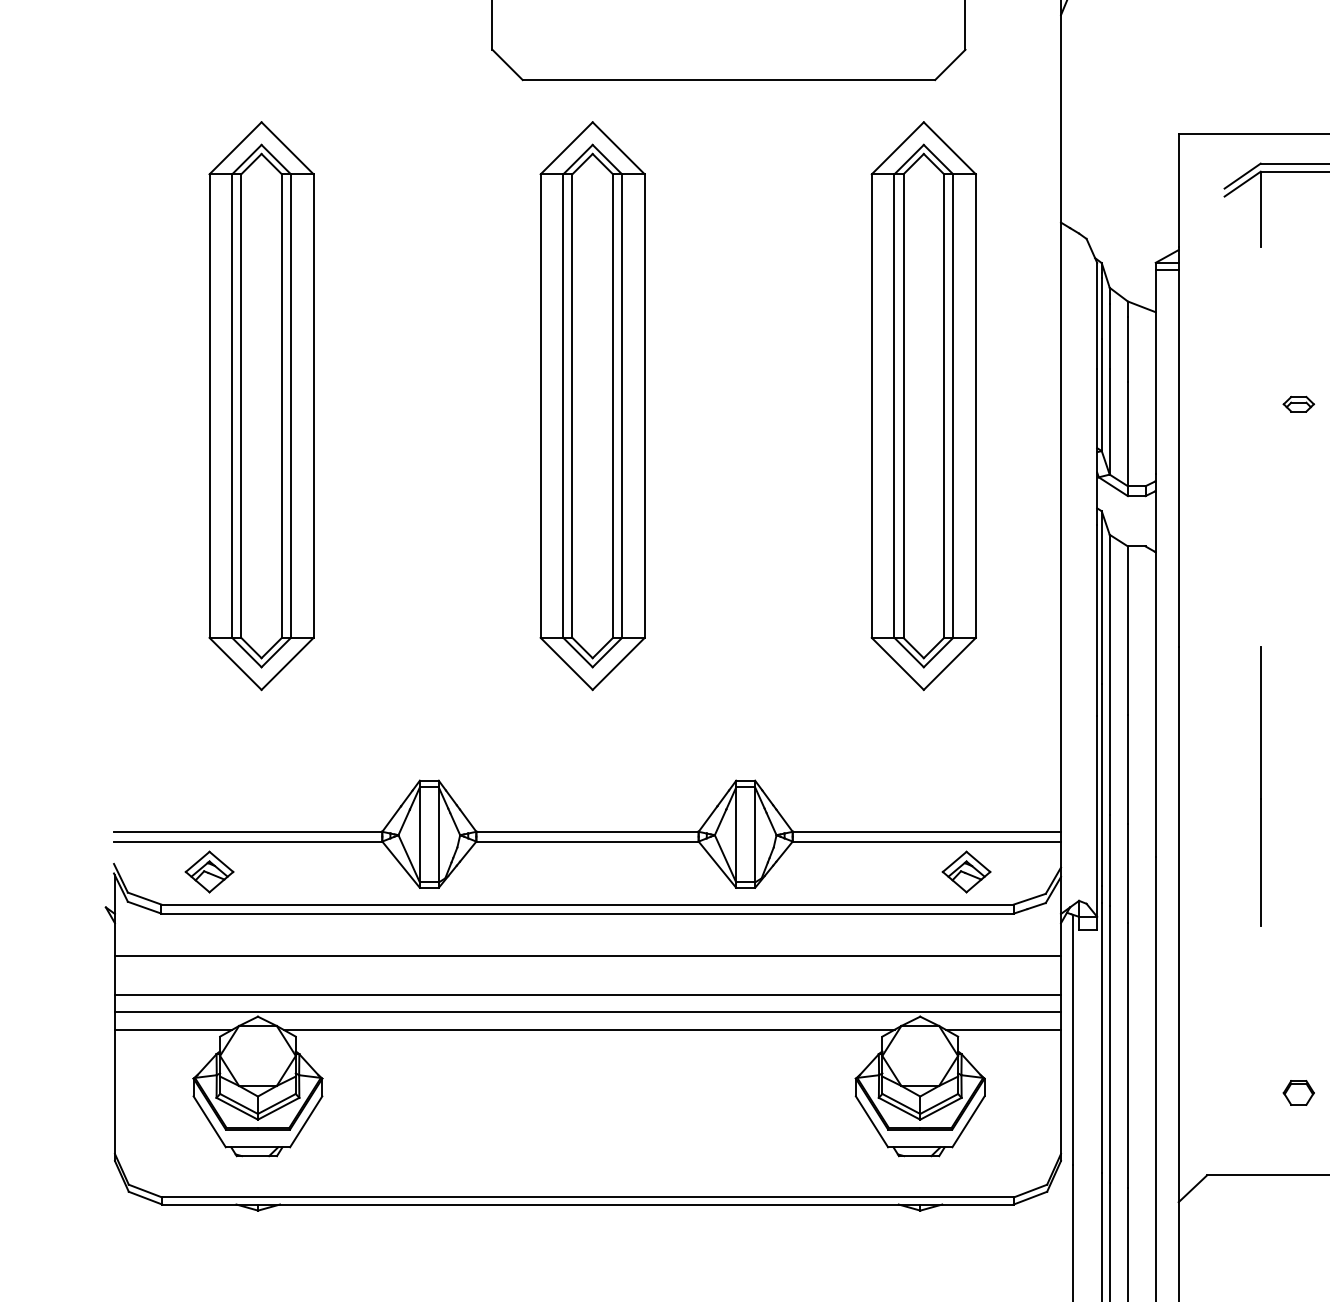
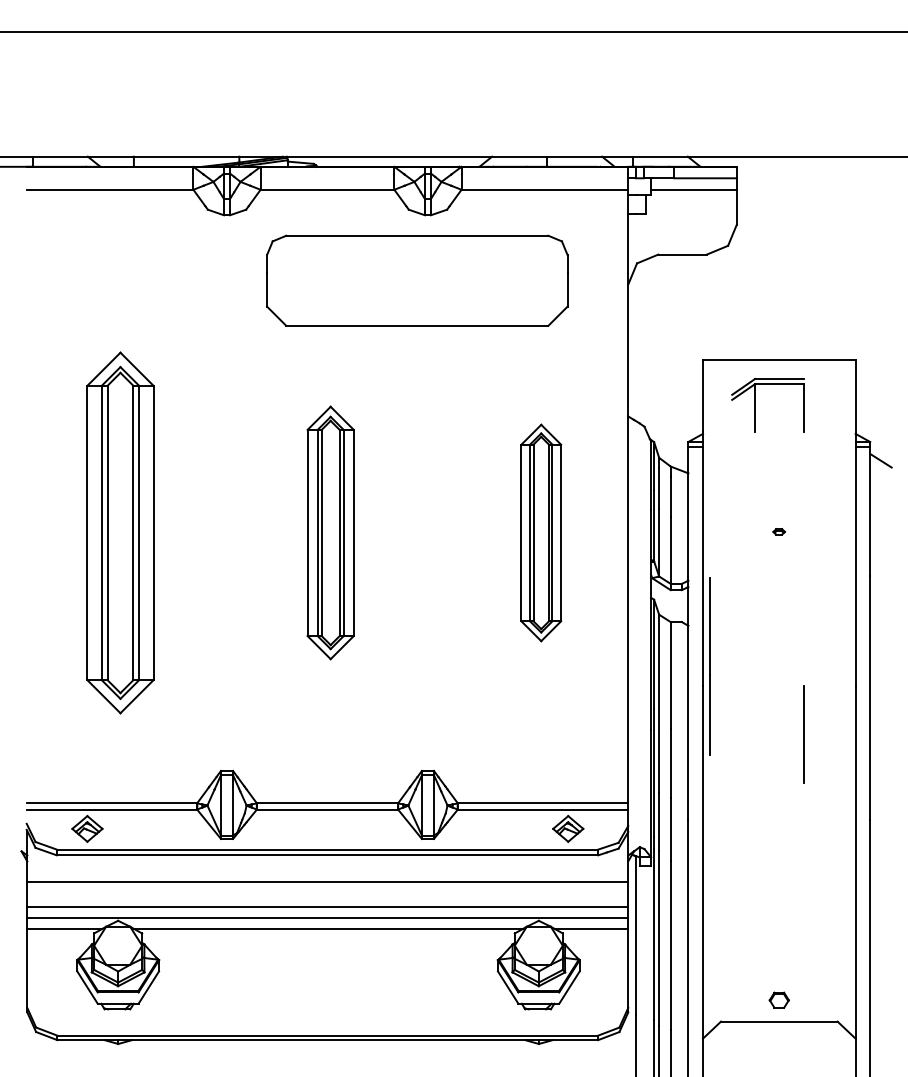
part: (1297, 403) -> (778, 531), size x0.6
part: (592, 405) -> (330, 532), size x0.7
part: (924, 405) -> (541, 532), size x0.6
line: (1259, 786) -> (709, 666), moved
part: (1297, 1091) -> (778, 999), moved

